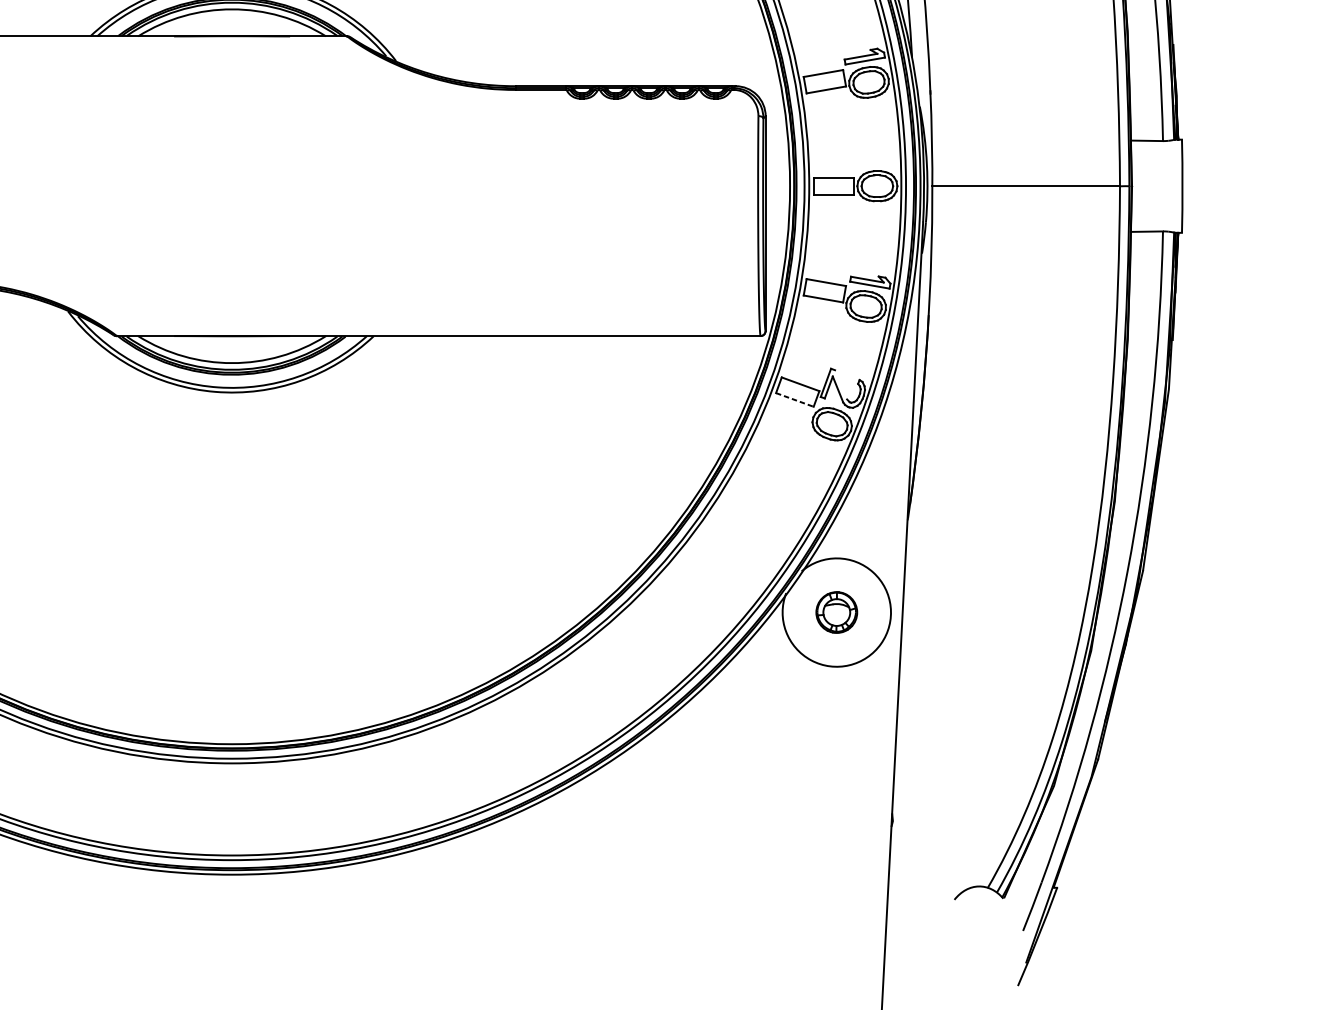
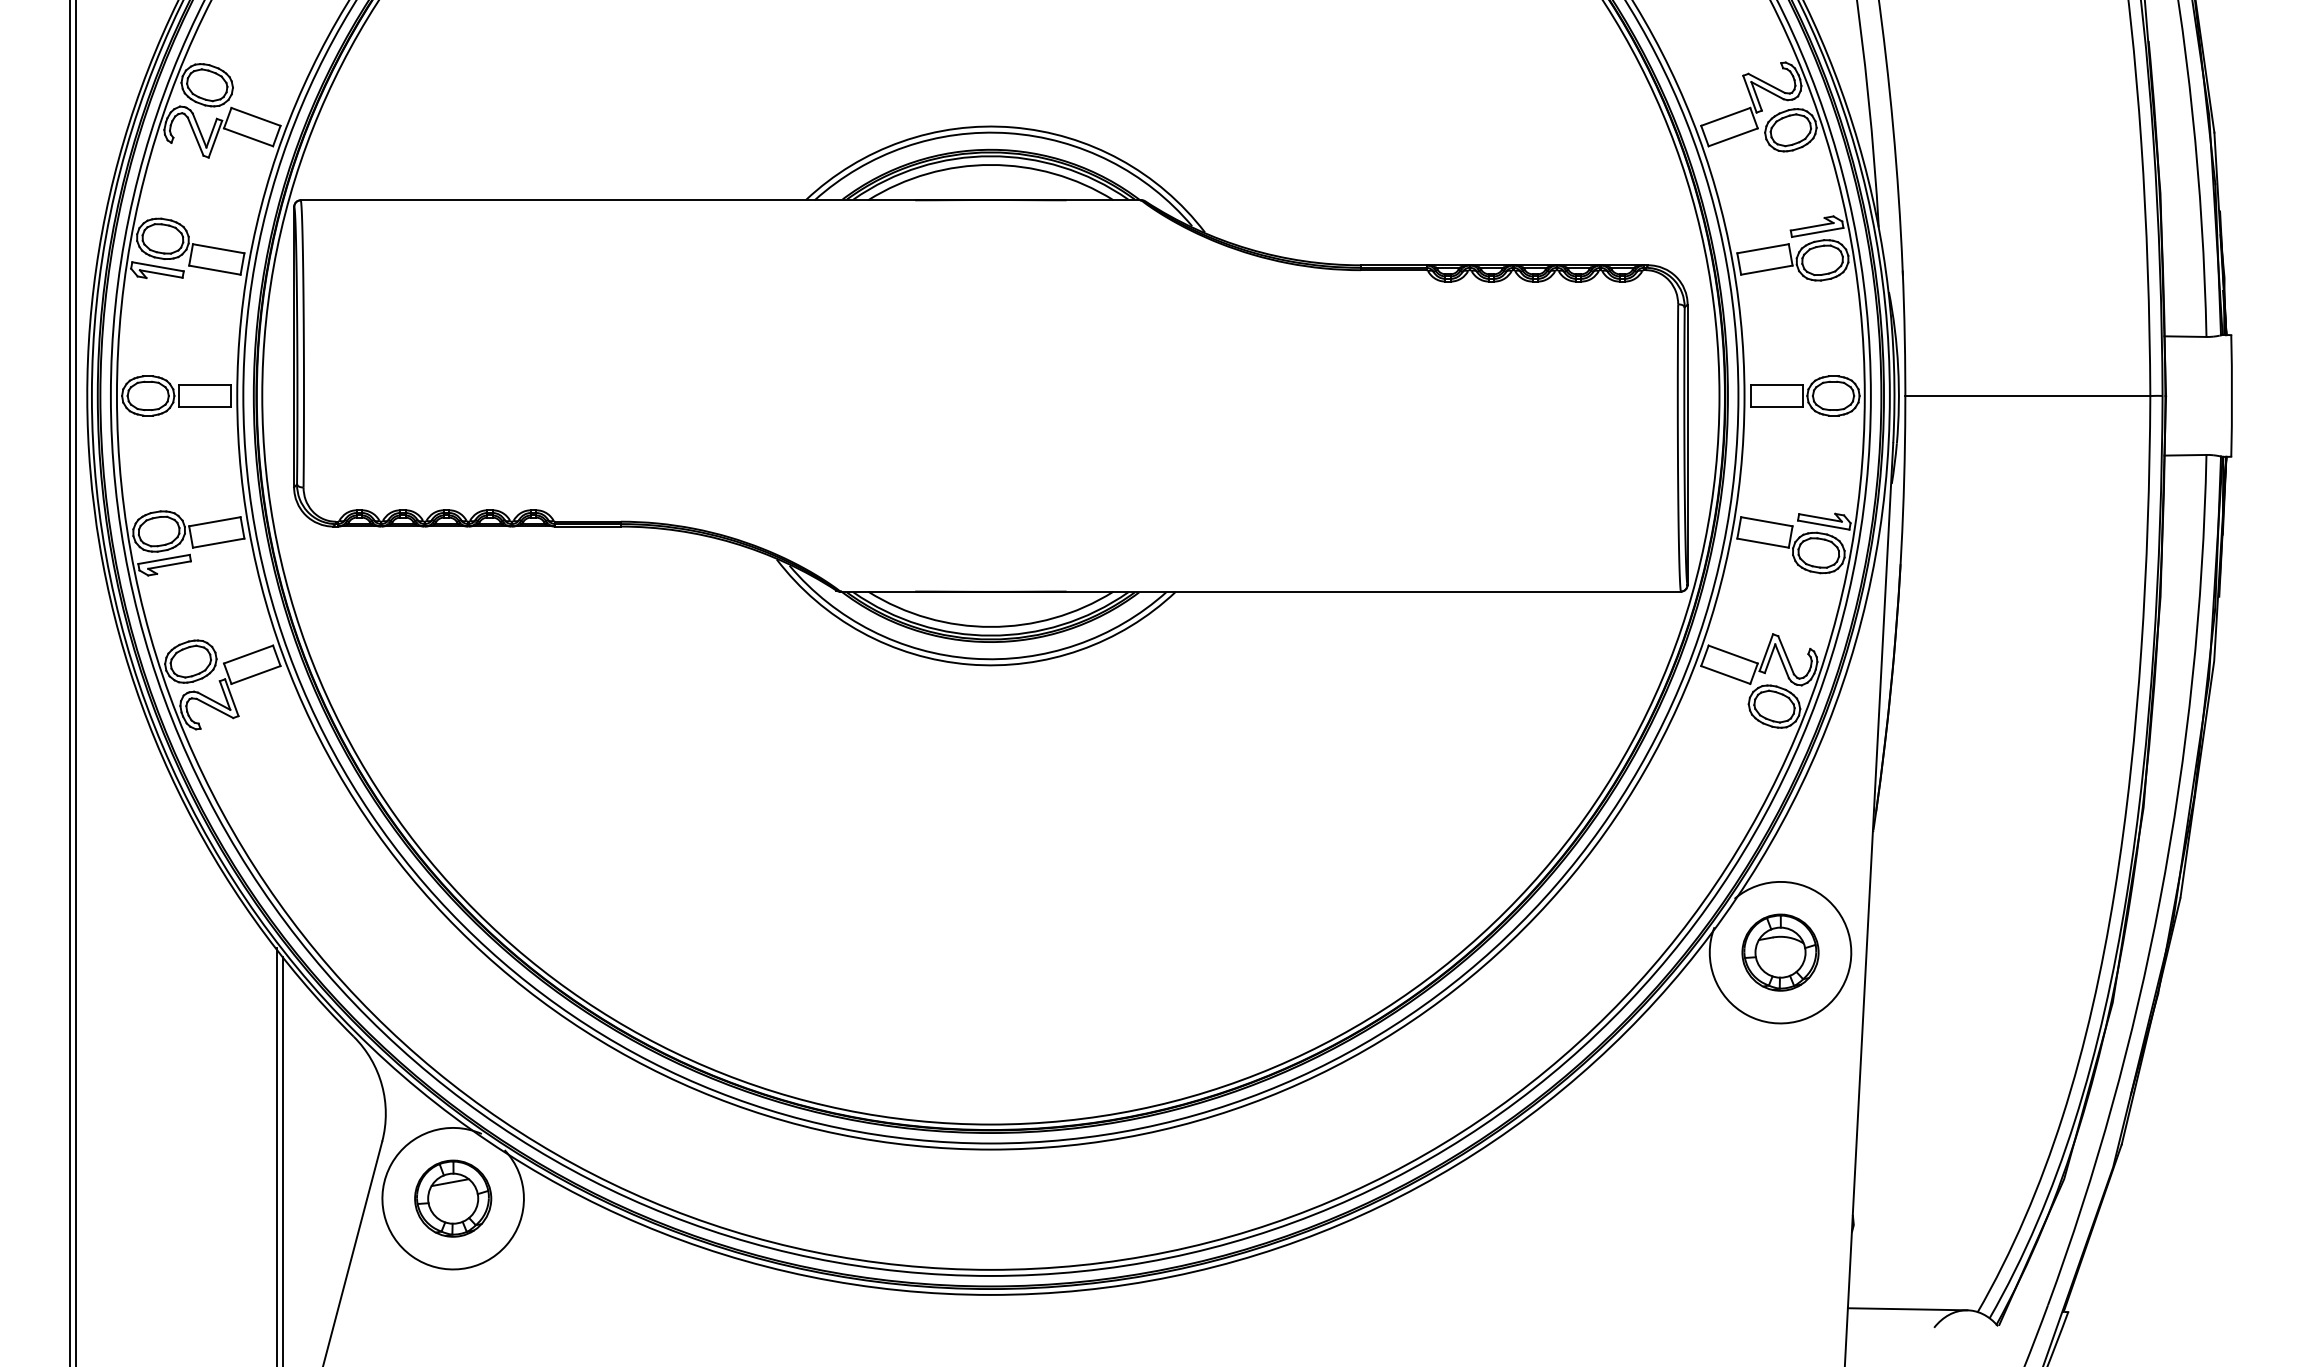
line: (840, 385) -> (1785, 655), added
line: (795, 400) -> (1726, 675), dashed -> solid
part: (836, 612) -> (1780, 952), size x1.43
line: (934, 885) -> (1907, 1309), added

